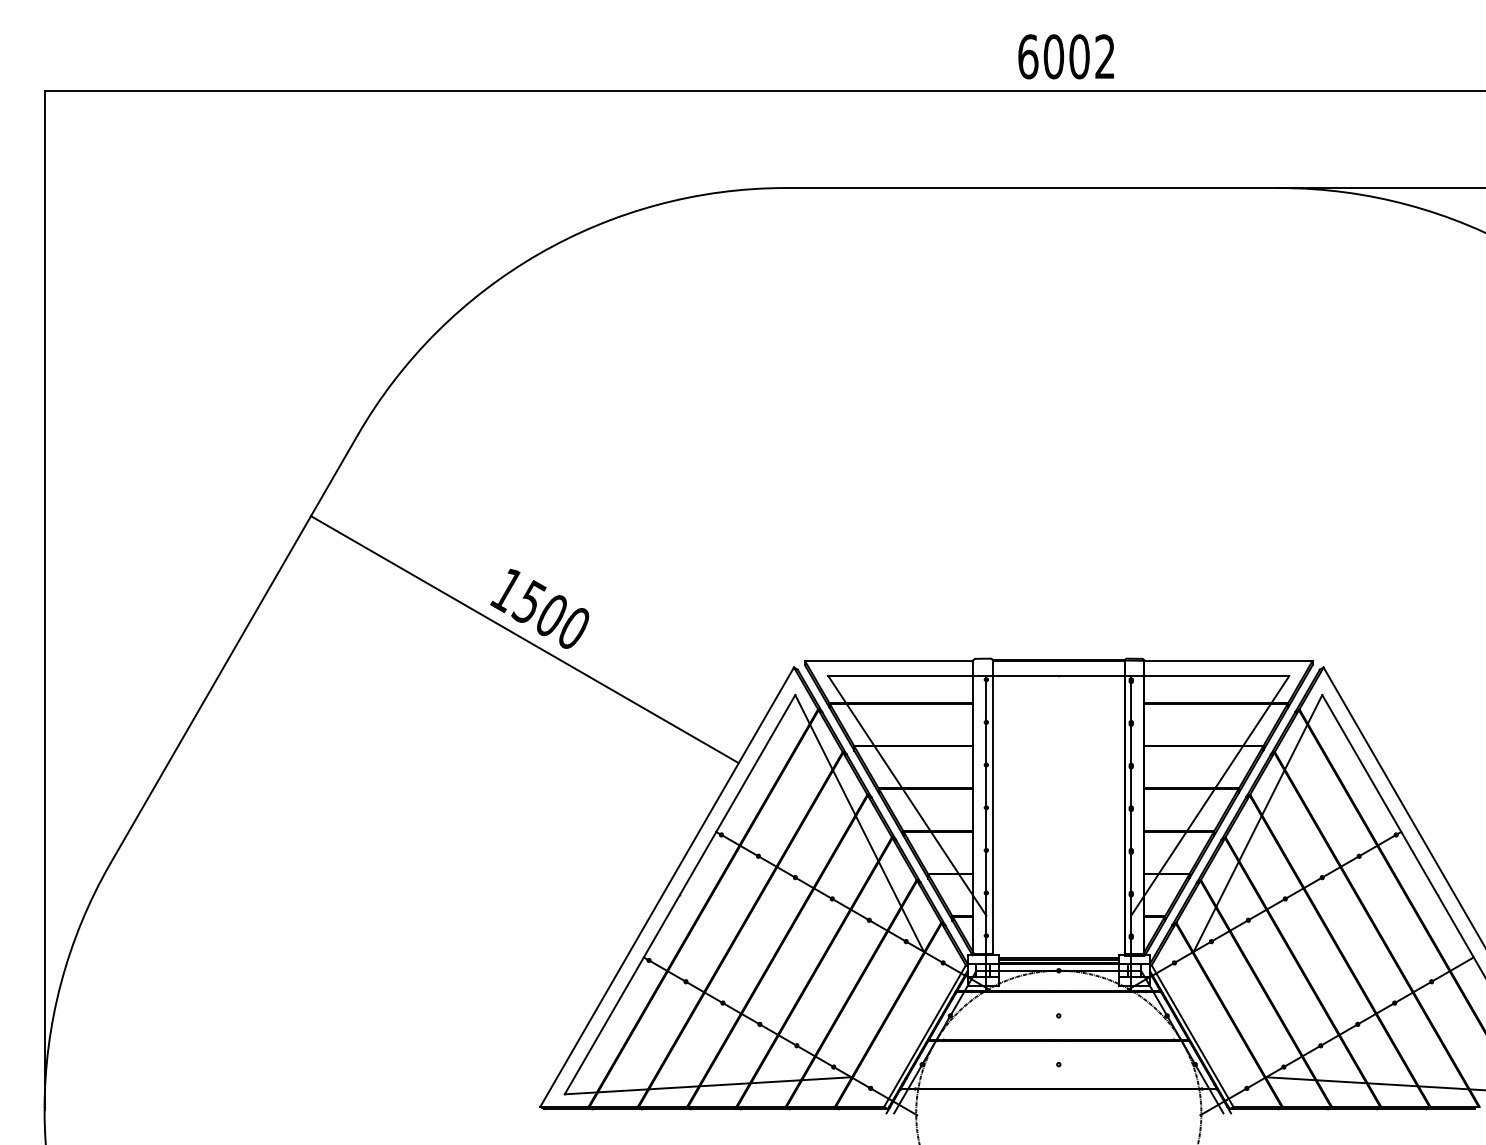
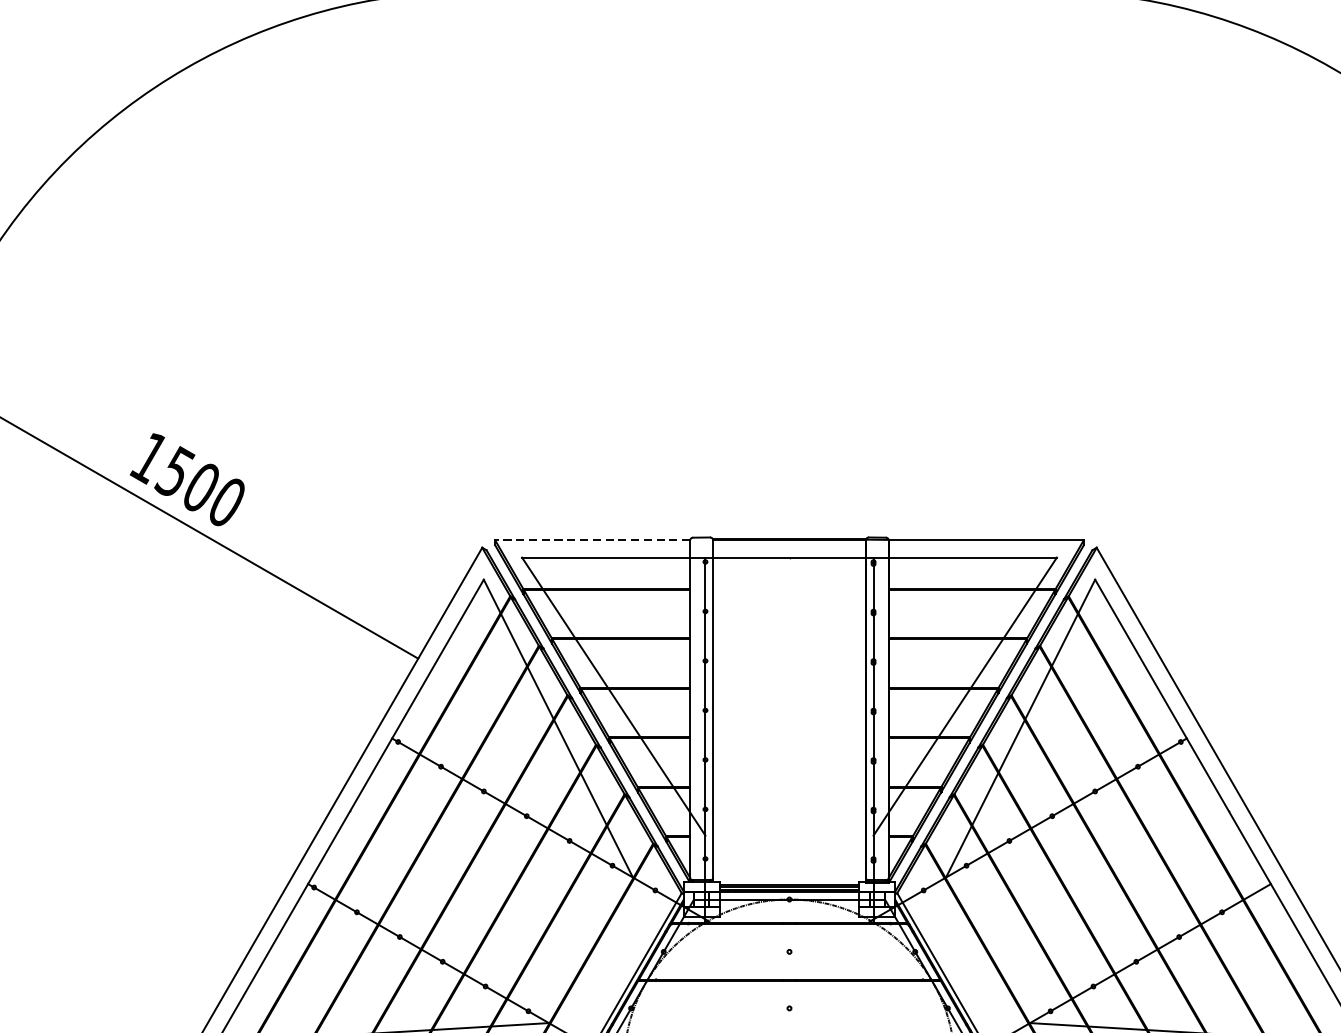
line: (888, 661) -> (591, 540), solid -> dashed

